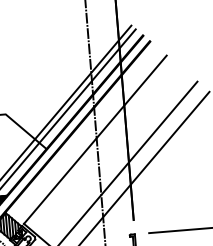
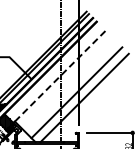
line: (95, 138) -> (60, 75), solid -> dashed

